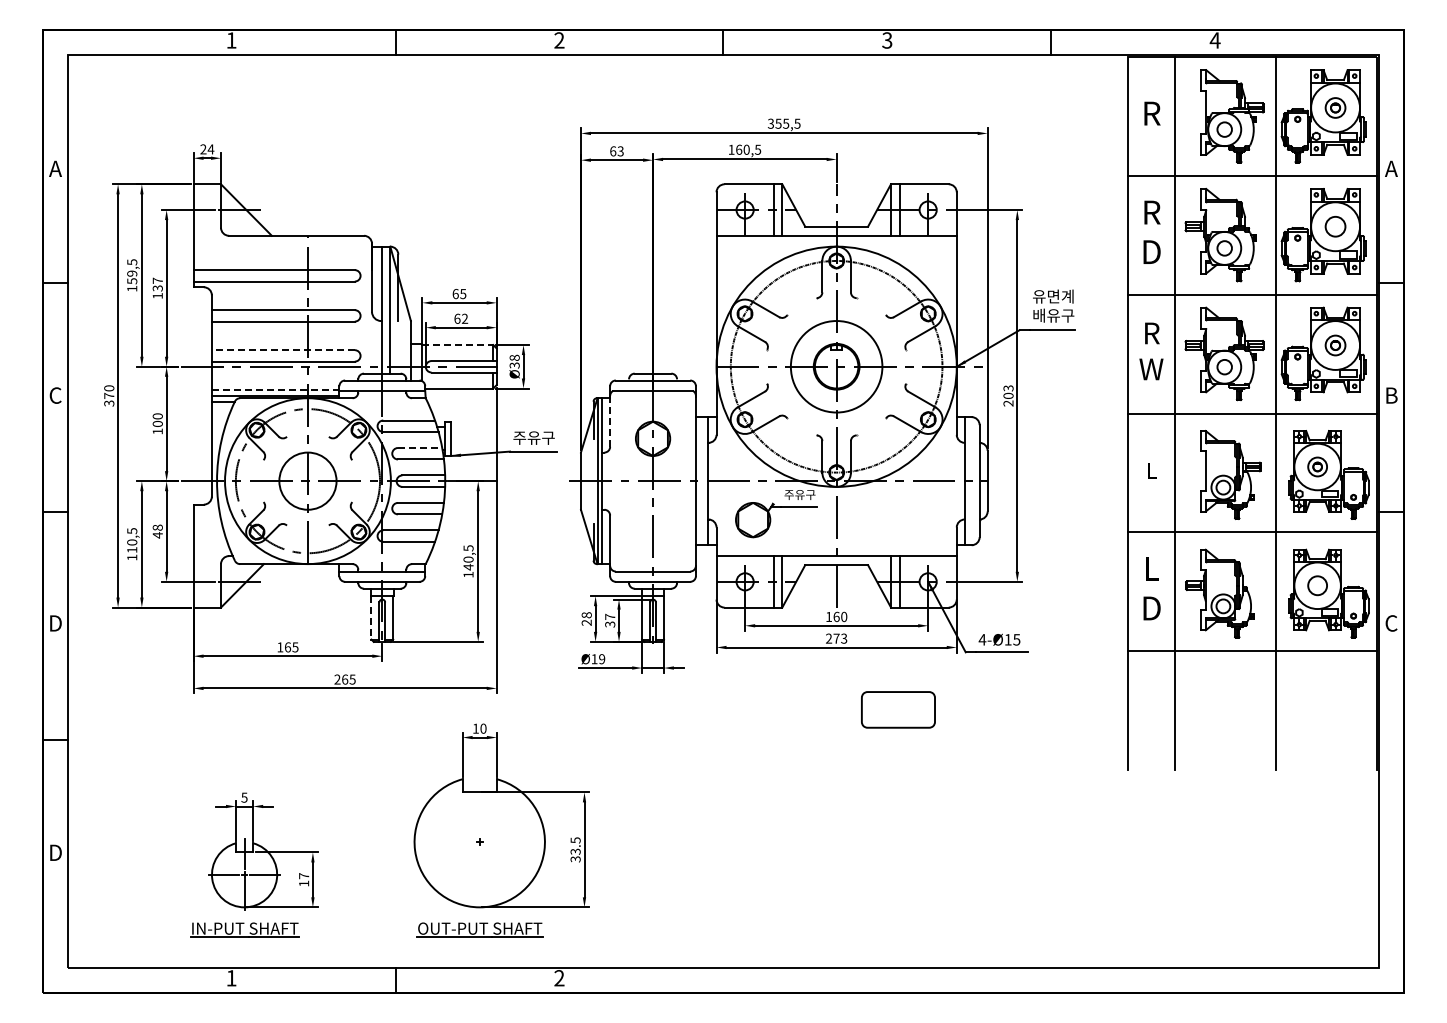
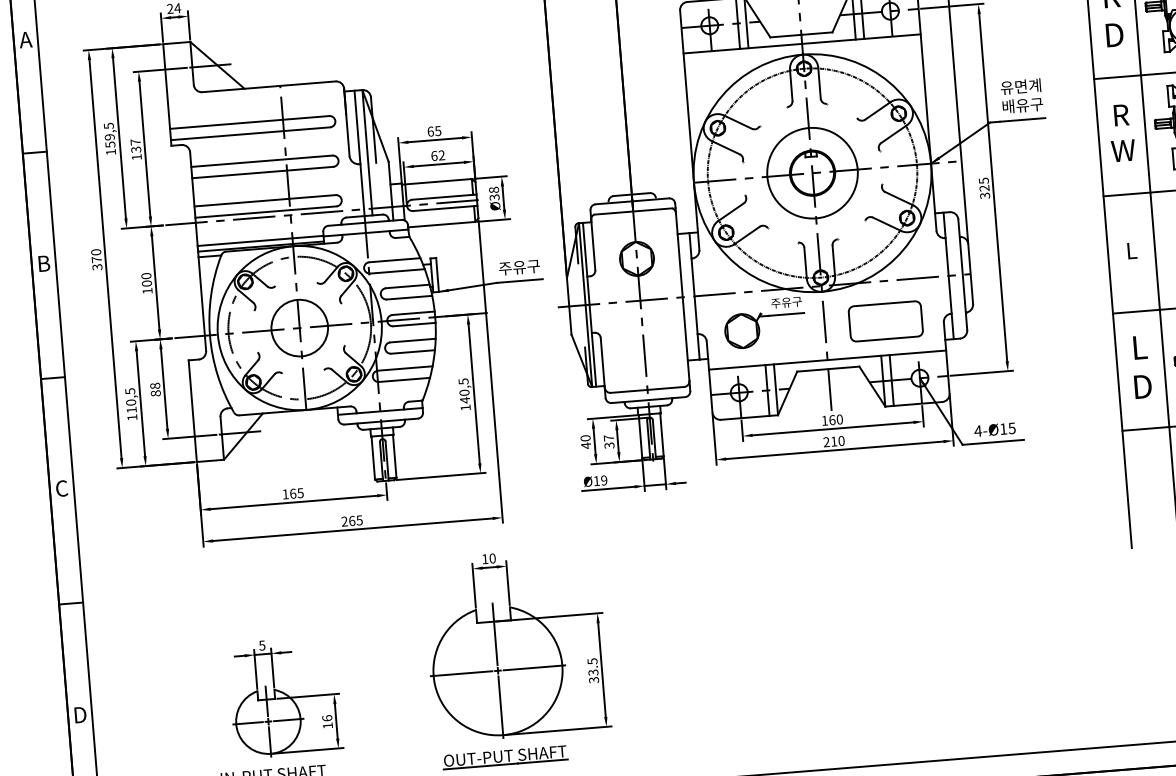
line: (458, 345) -> (437, 182), dashed -> solid
line: (282, 350) -> (264, 201), dashed -> solid
line: (275, 390) -> (260, 241), dashed -> solid
text: (55, 395) -> (43, 263), C -> B
text: (1008, 395) -> (984, 187), 203 -> 325
line: (610, 420) -> (593, 244), dashed -> solid
line: (420, 448) -> (408, 286), dashed -> solid
text: (157, 535) -> (155, 393), 48 -> 88
line: (371, 617) -> (373, 457), dashed -> solid
text: (586, 619) -> (585, 442), 28 -> 40
text: (55, 623) -> (61, 488), D -> C
text: (840, 638) -> (837, 441), 273 -> 210
part: (898, 709) -> (885, 321), moved
line: (479, 805) -> (494, 634), added
line: (442, 842) -> (461, 674), added
line: (516, 842) -> (534, 668), added
text: (304, 876) -> (327, 718), 17 -> 16
line: (479, 878) -> (500, 706), added

